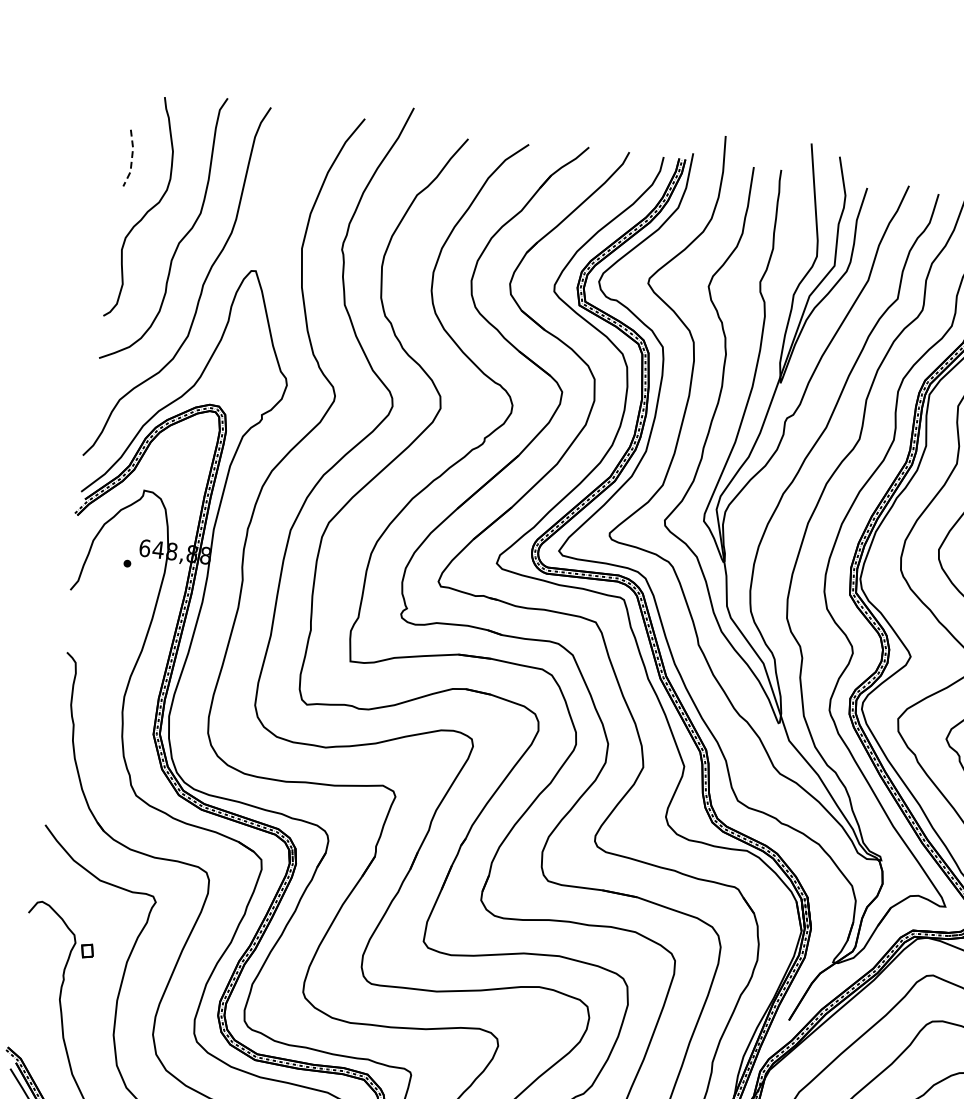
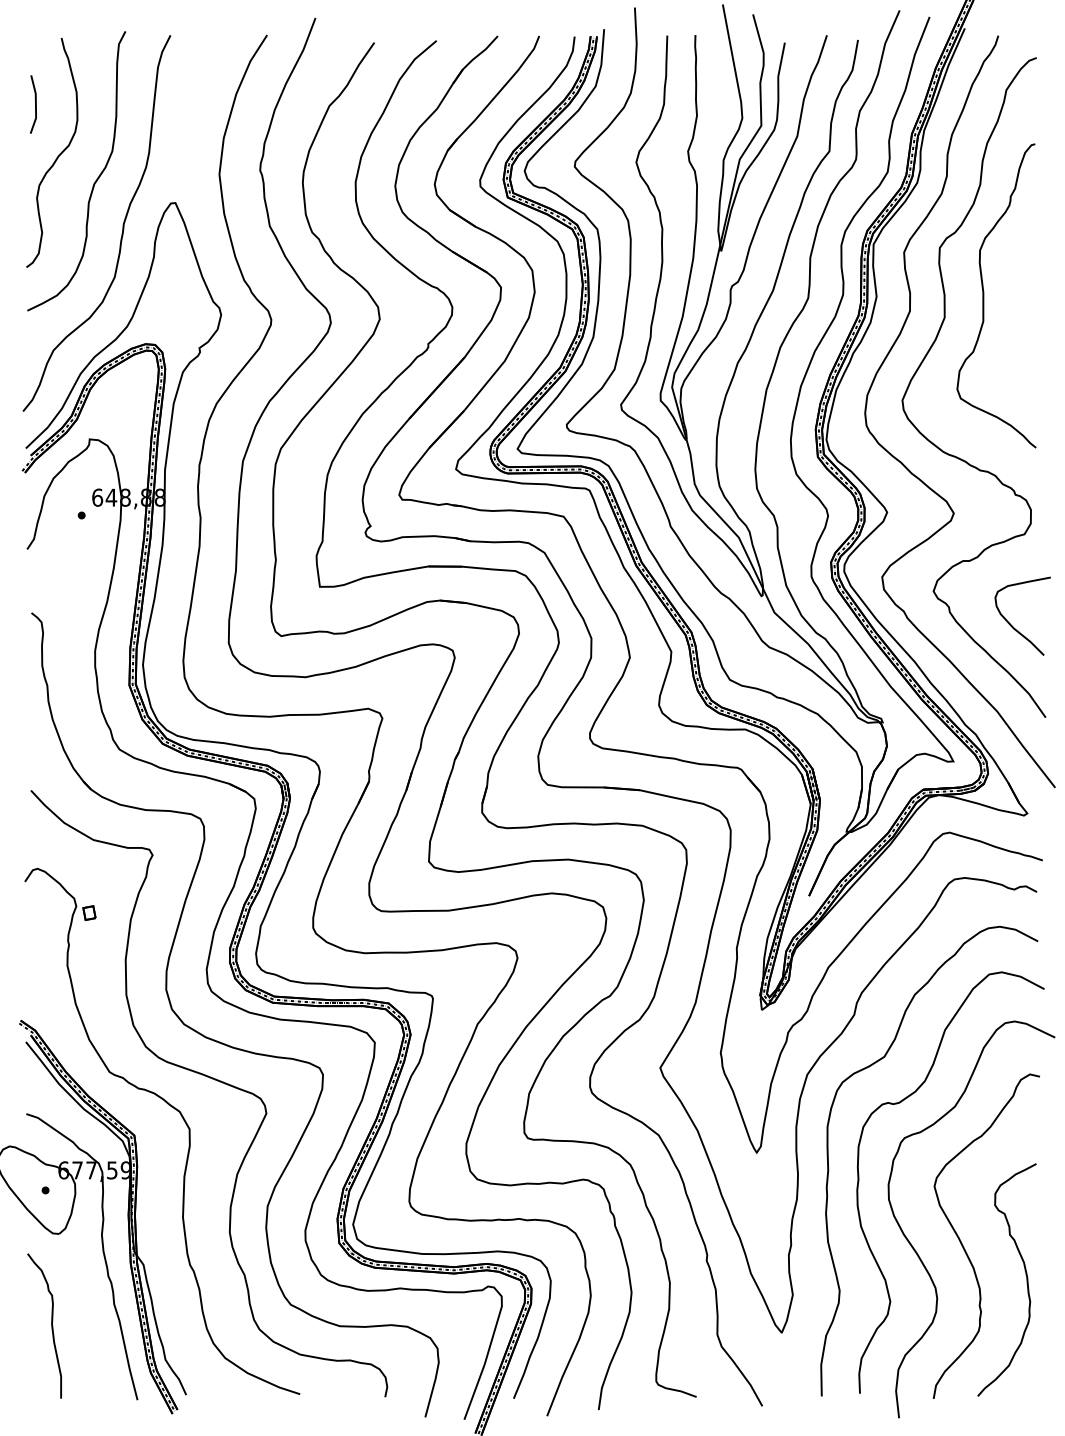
line: (131, 159) -> (35, 105), dashed -> solid

